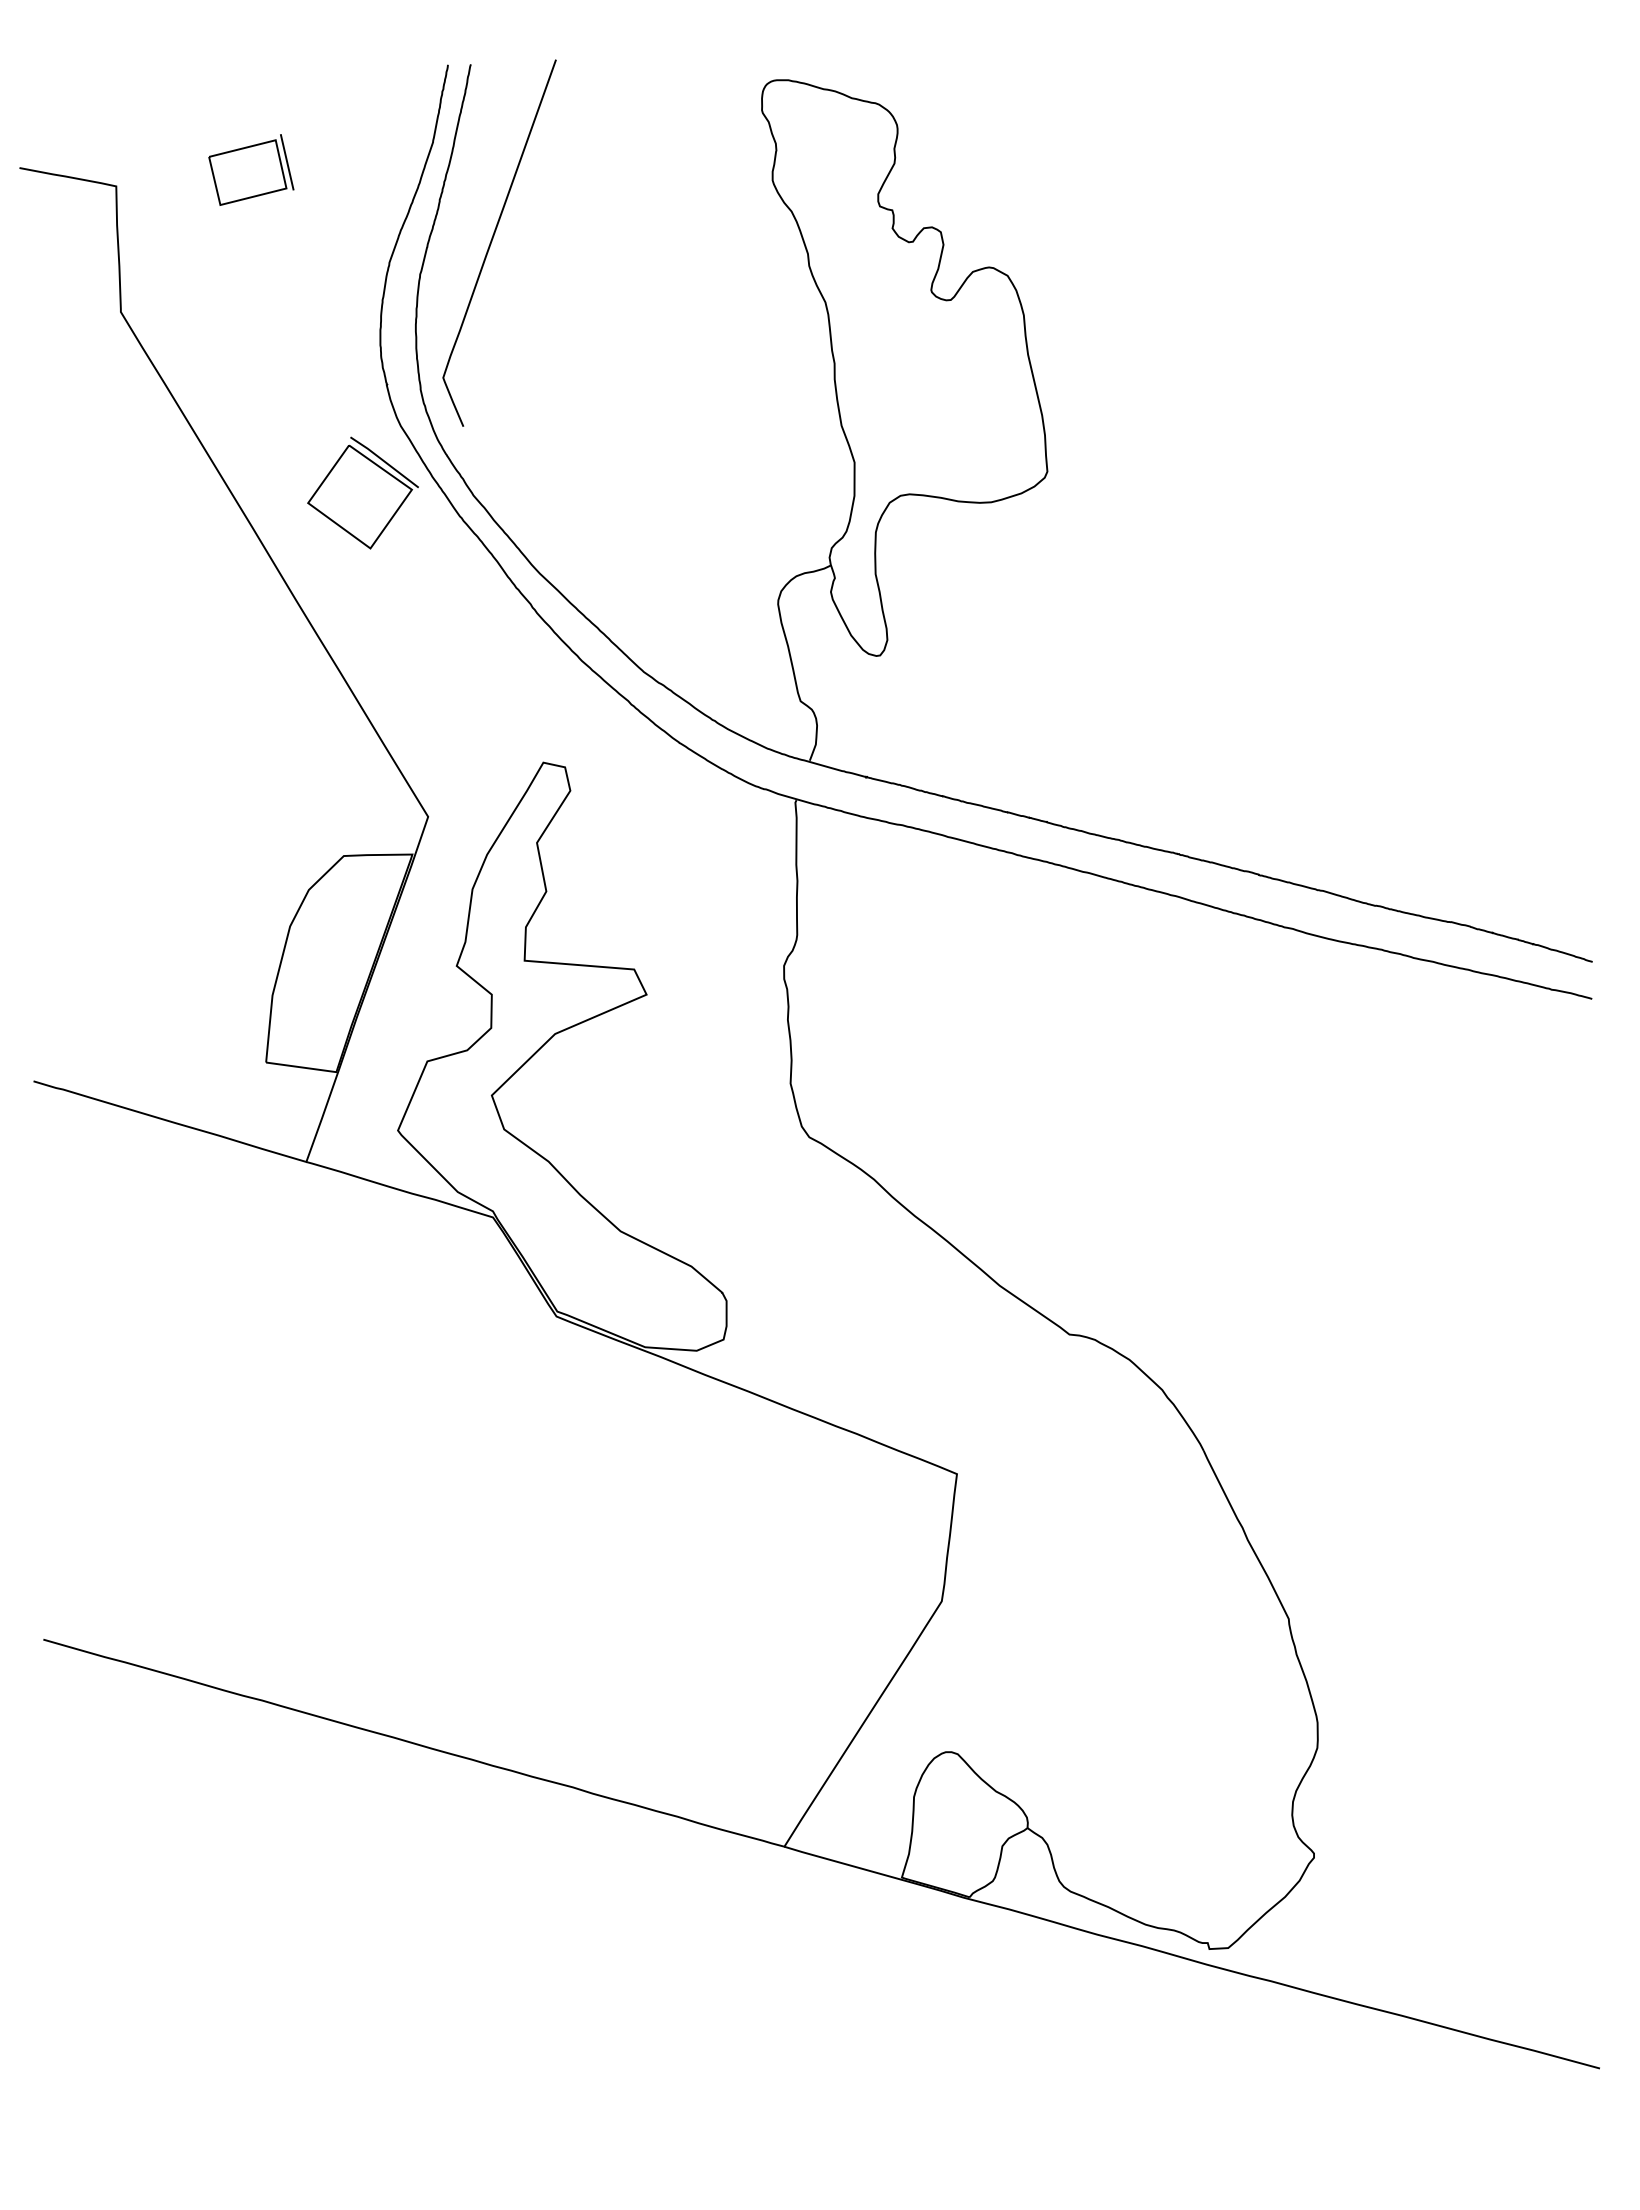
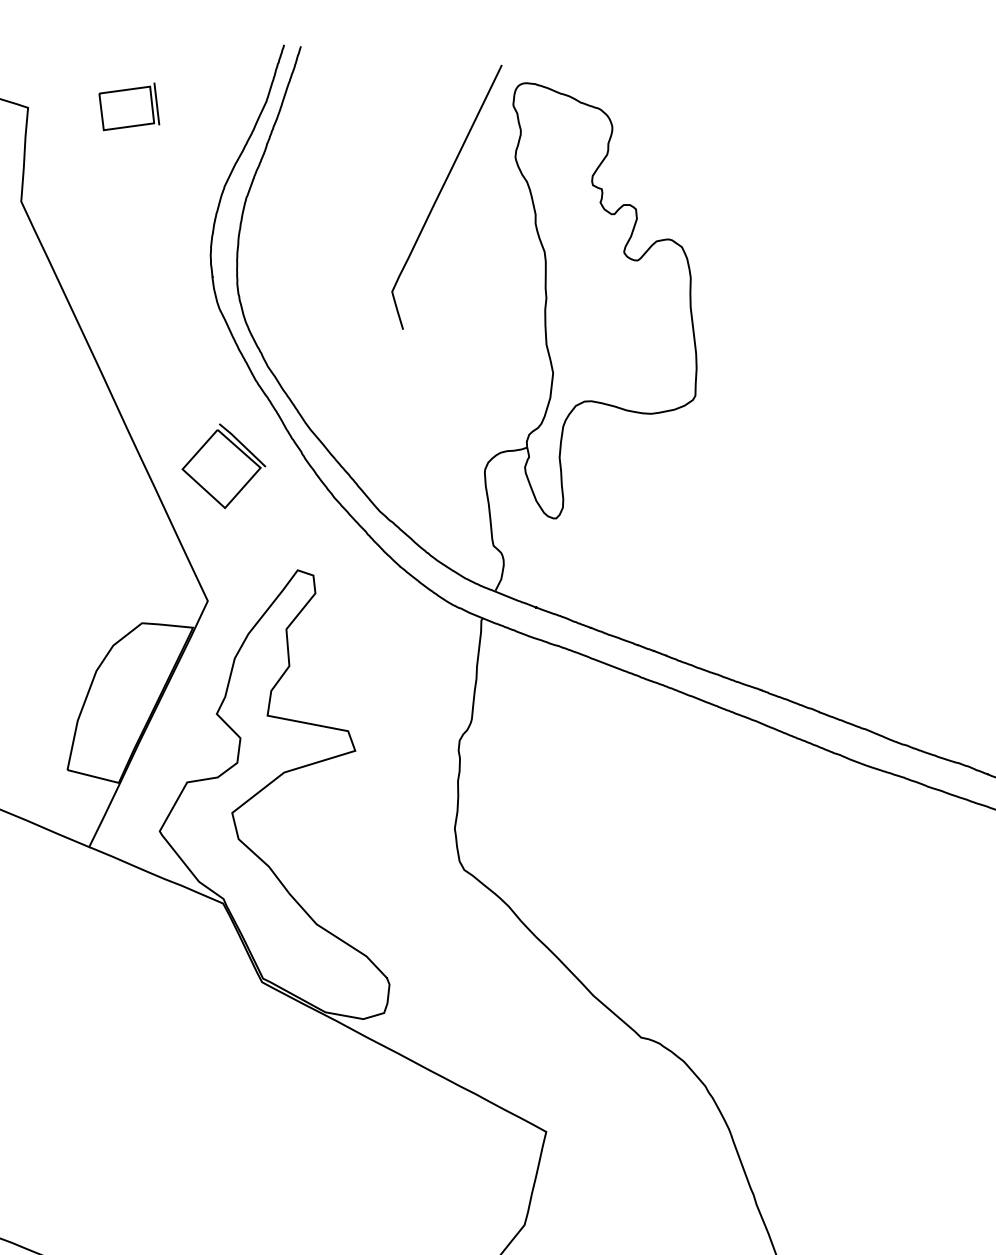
curve: (492, 241) -> (439, 194), moved
part: (362, 492) -> (223, 465), moved

